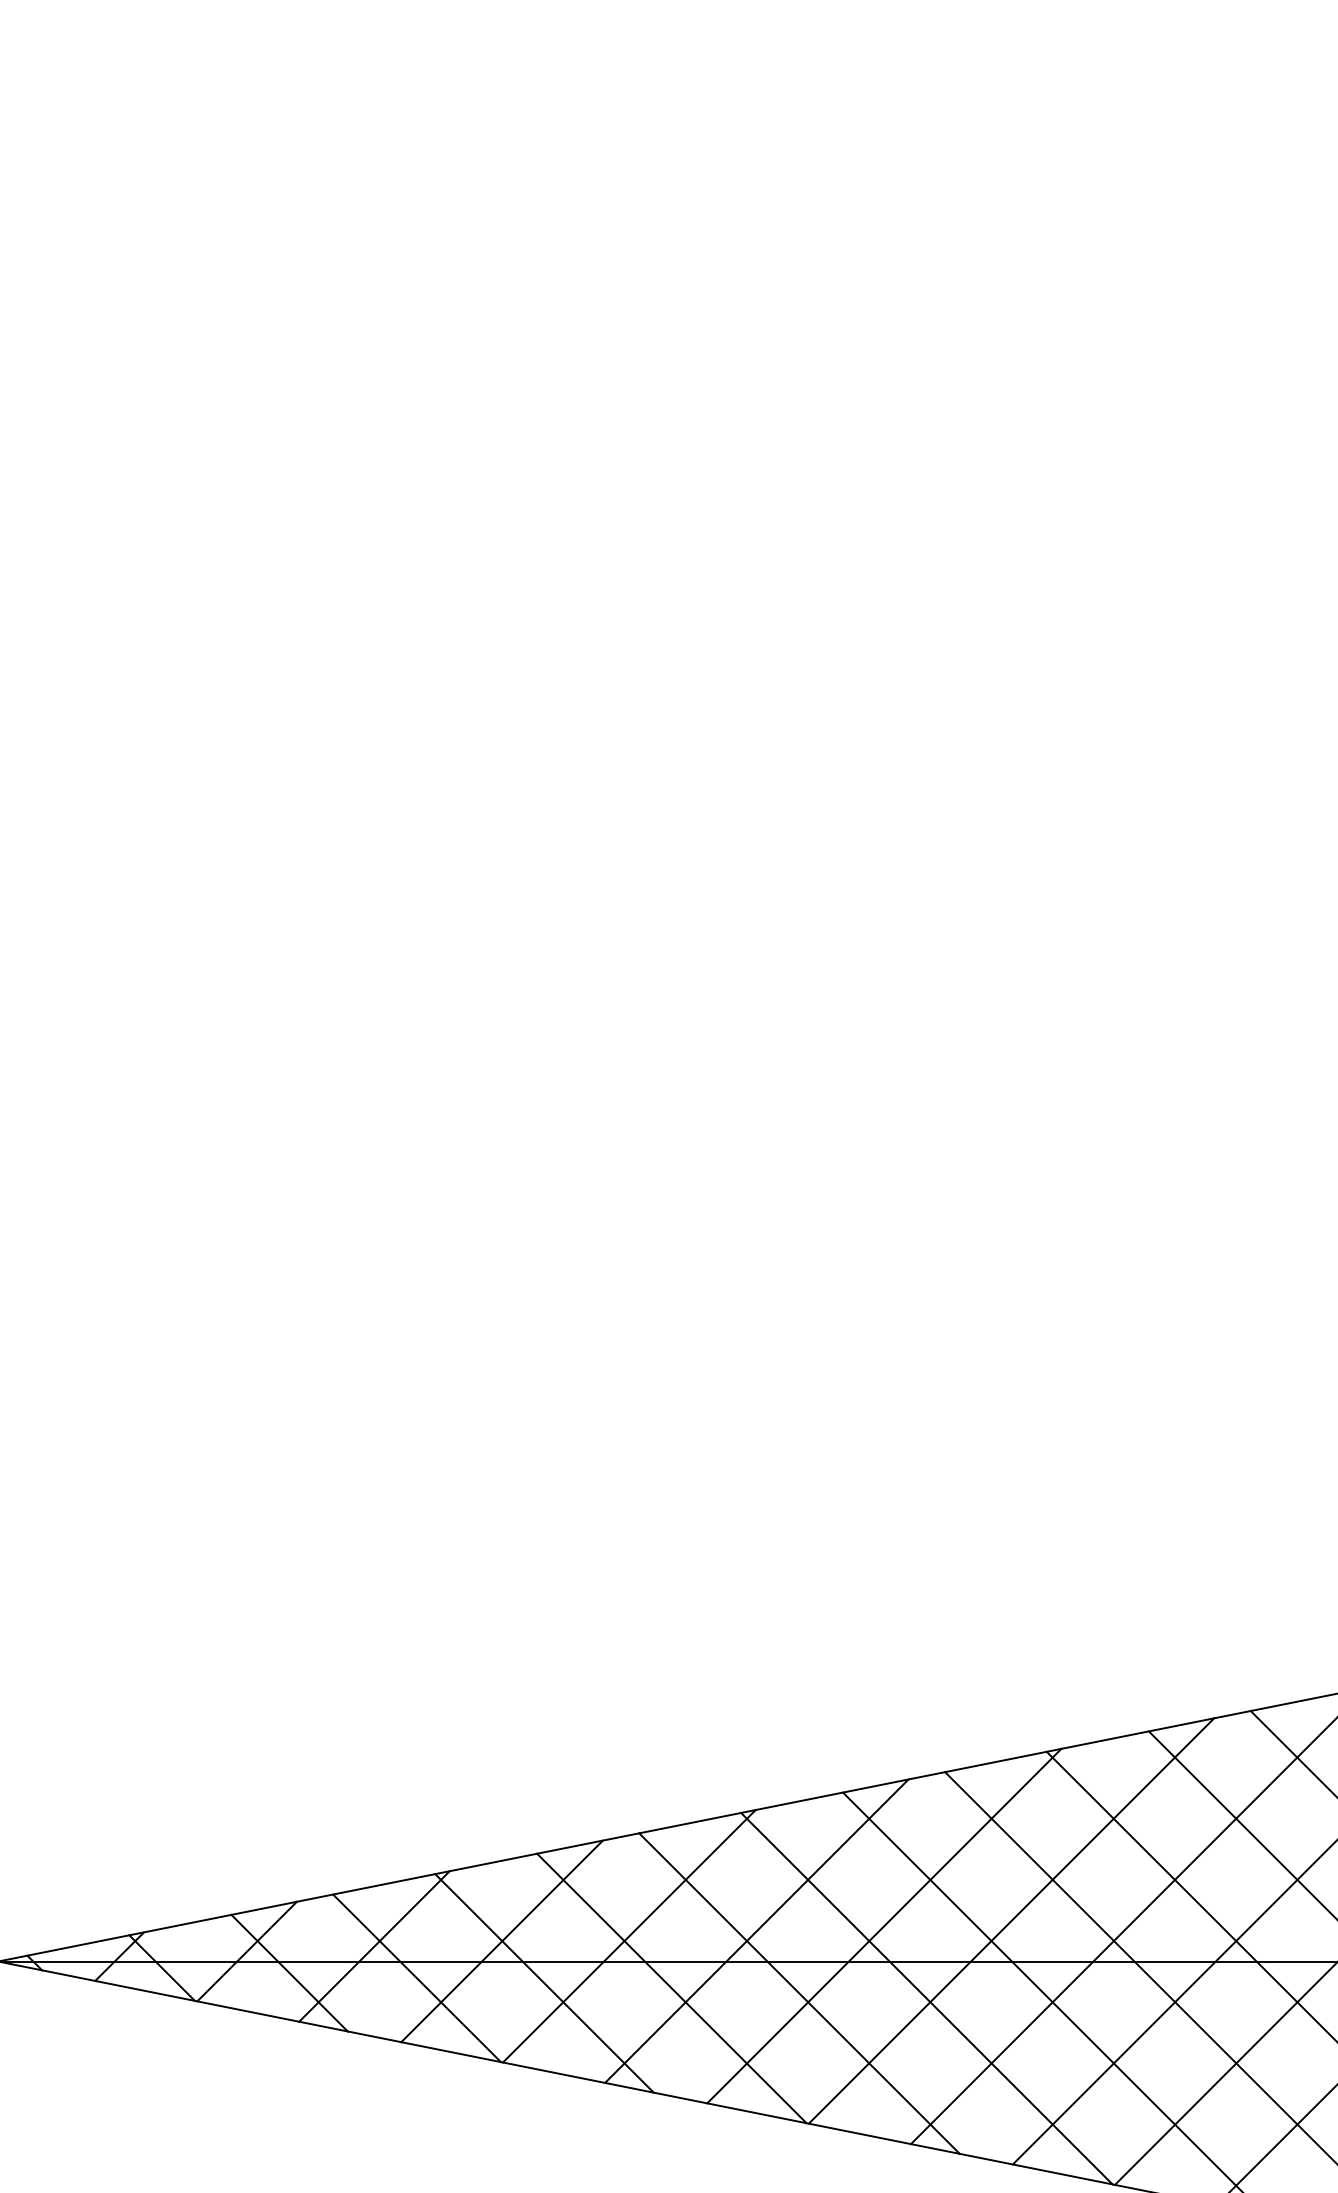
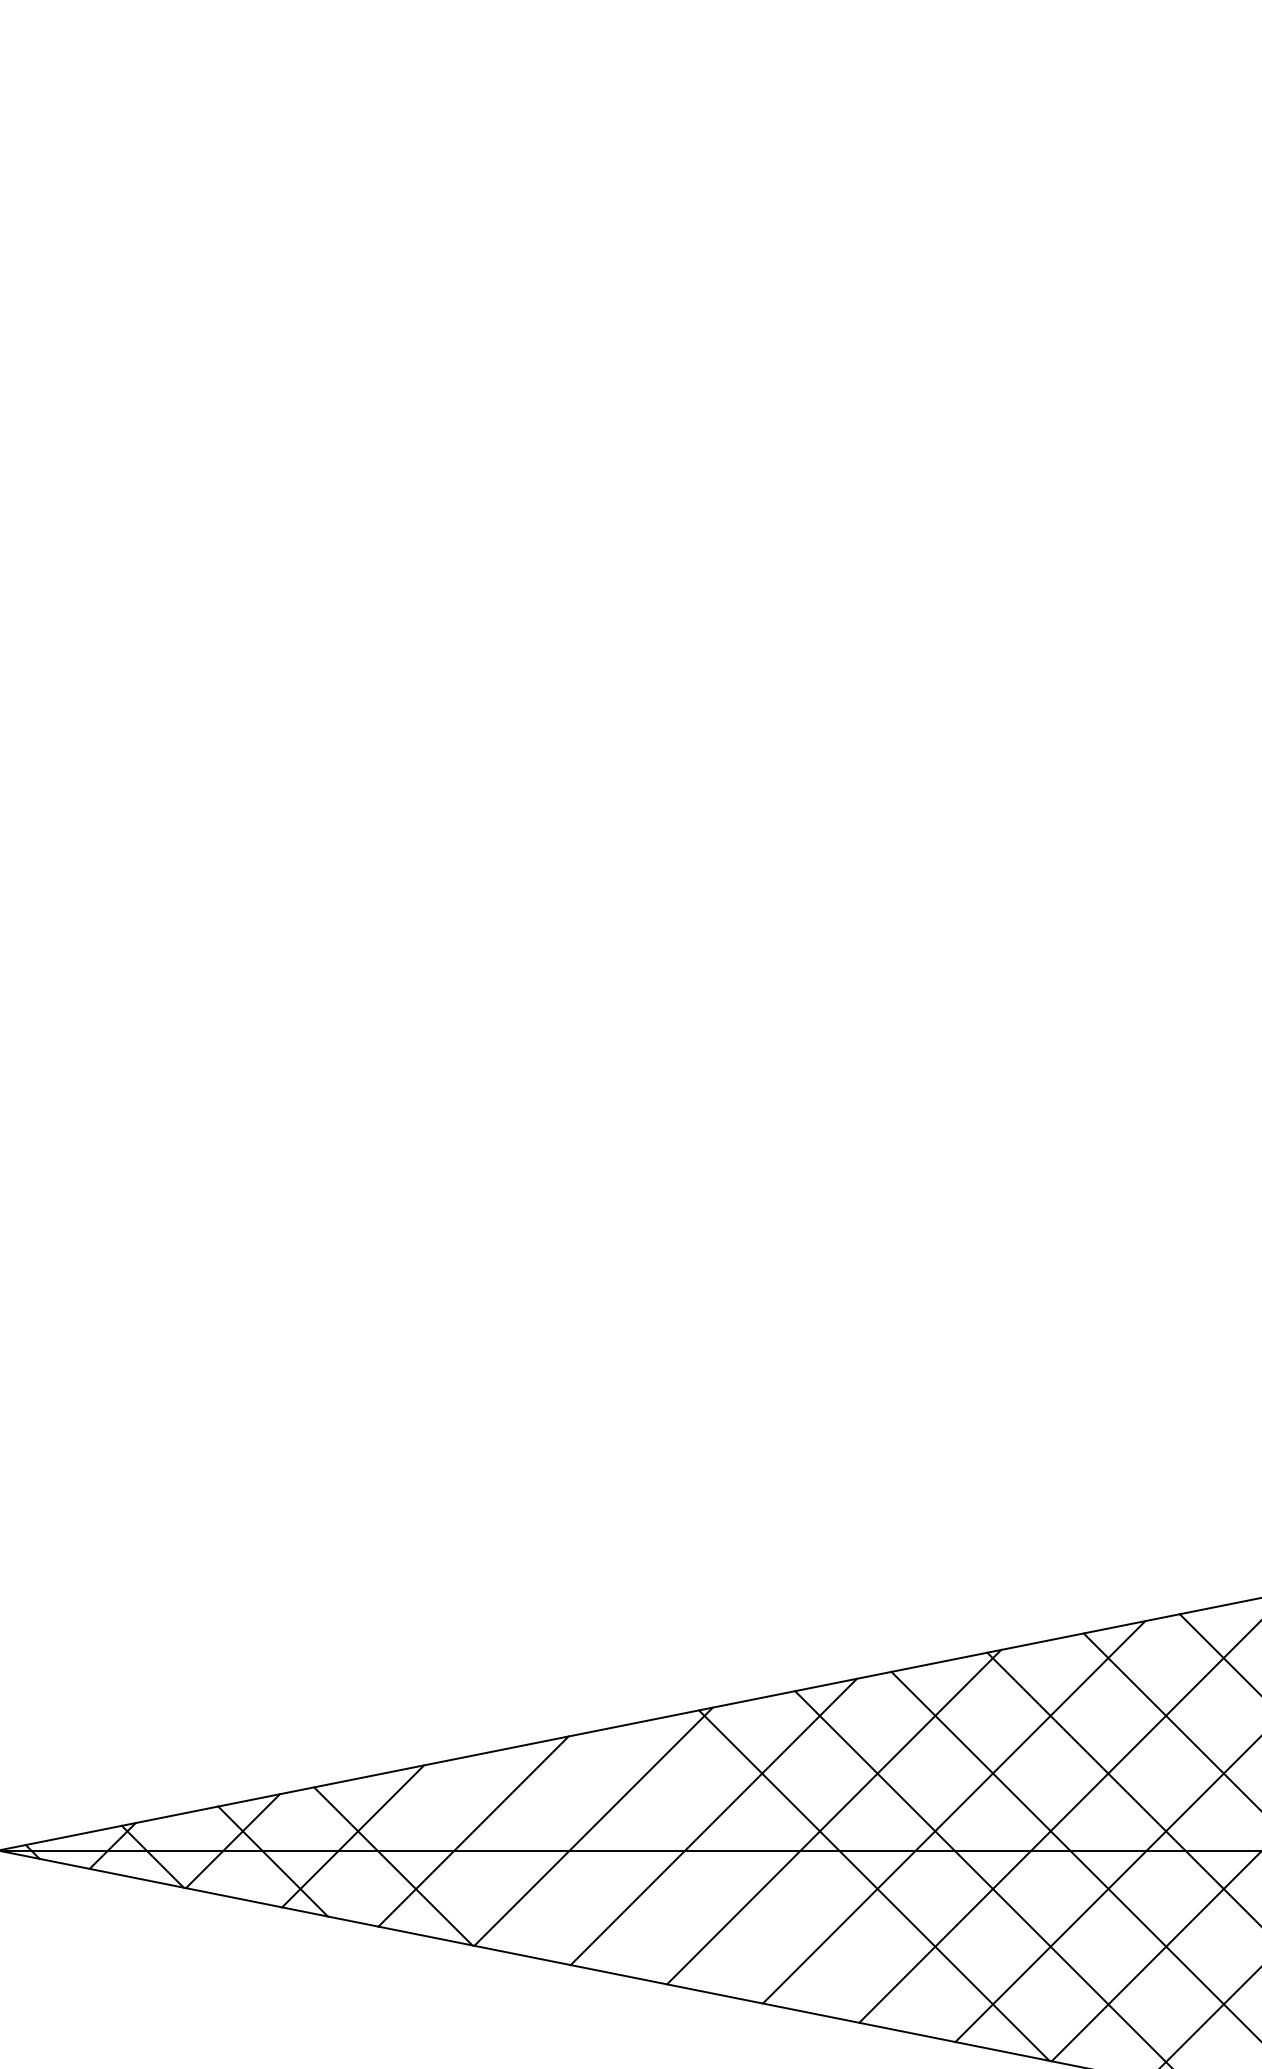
line: (544, 1983) -> (513, 1871), removed
line: (671, 1987) -> (633, 1875), removed
line: (798, 1993) -> (753, 1880), removed

